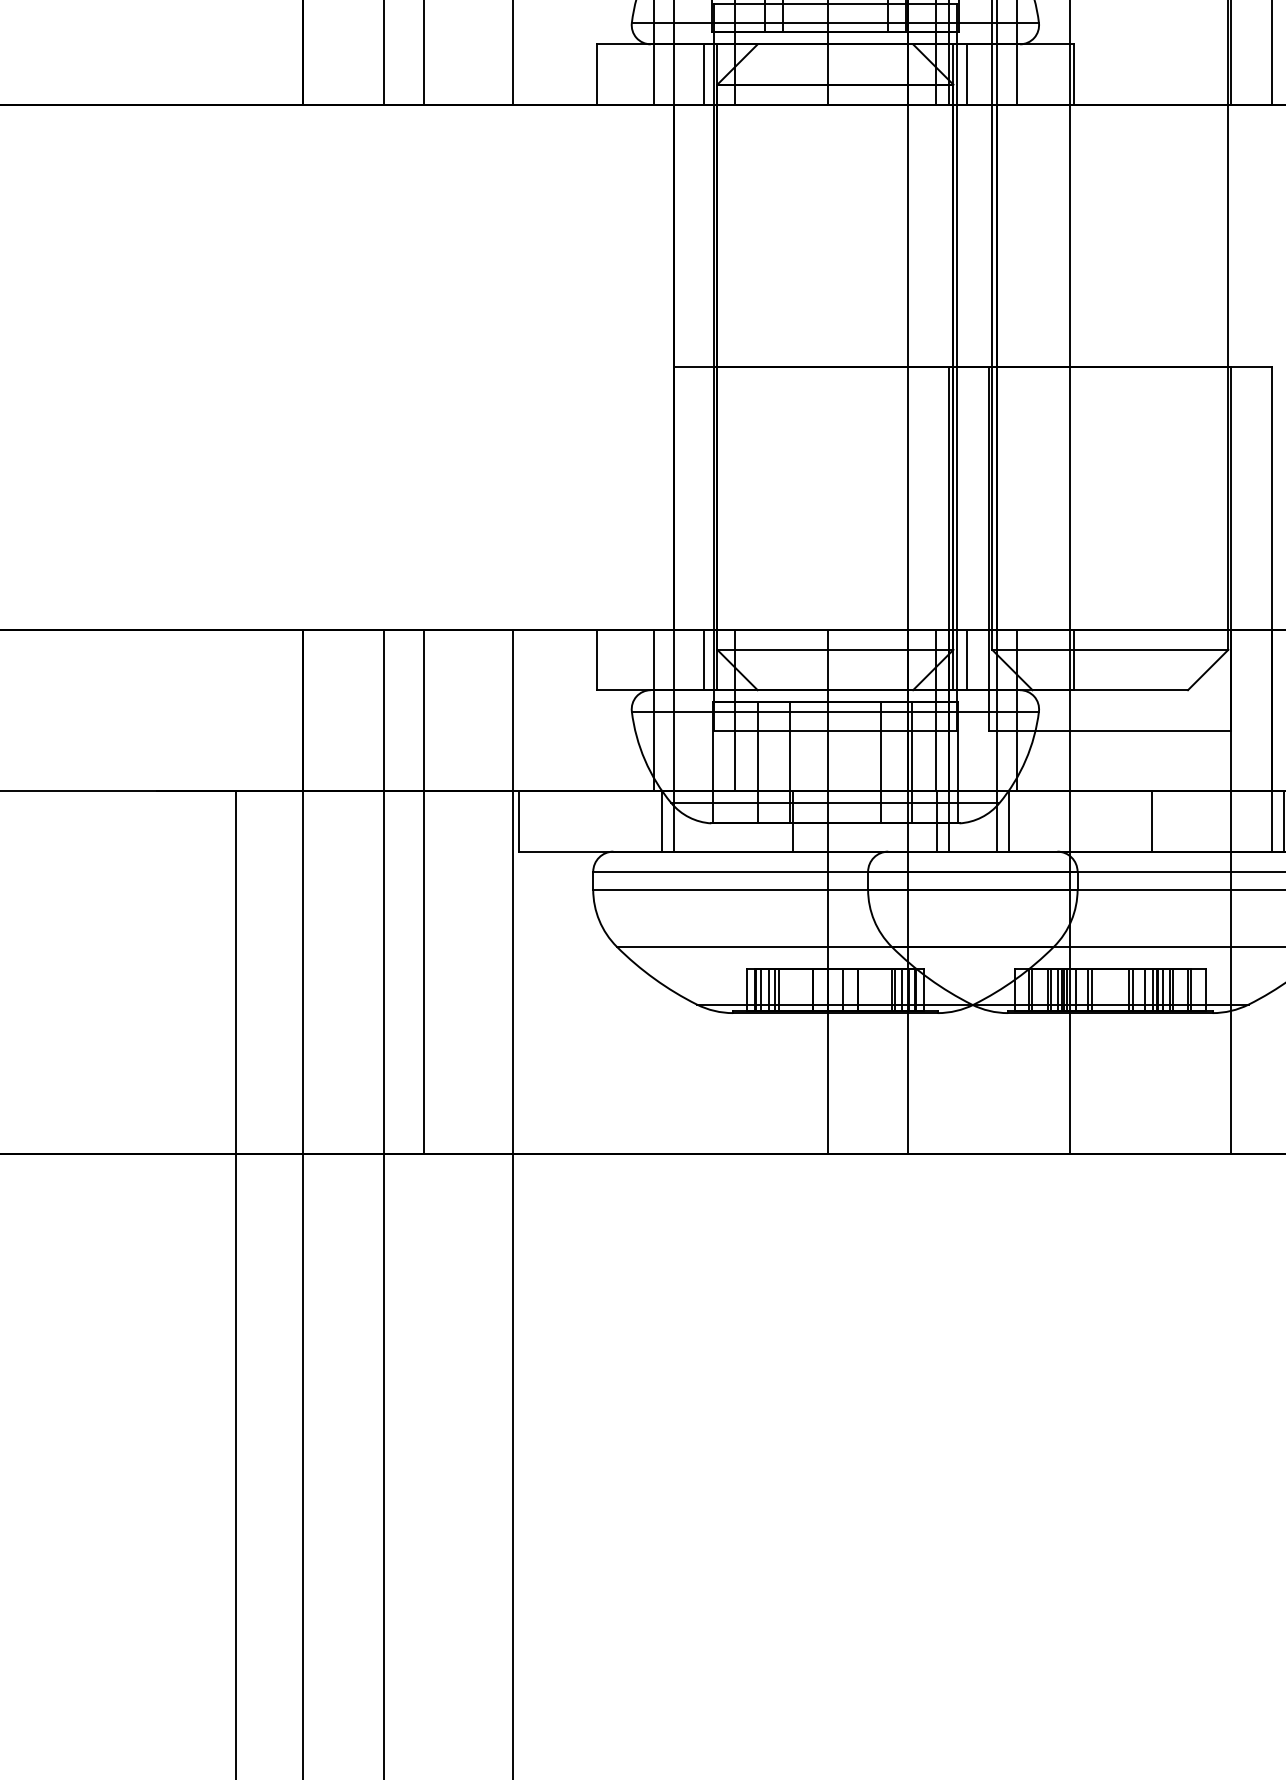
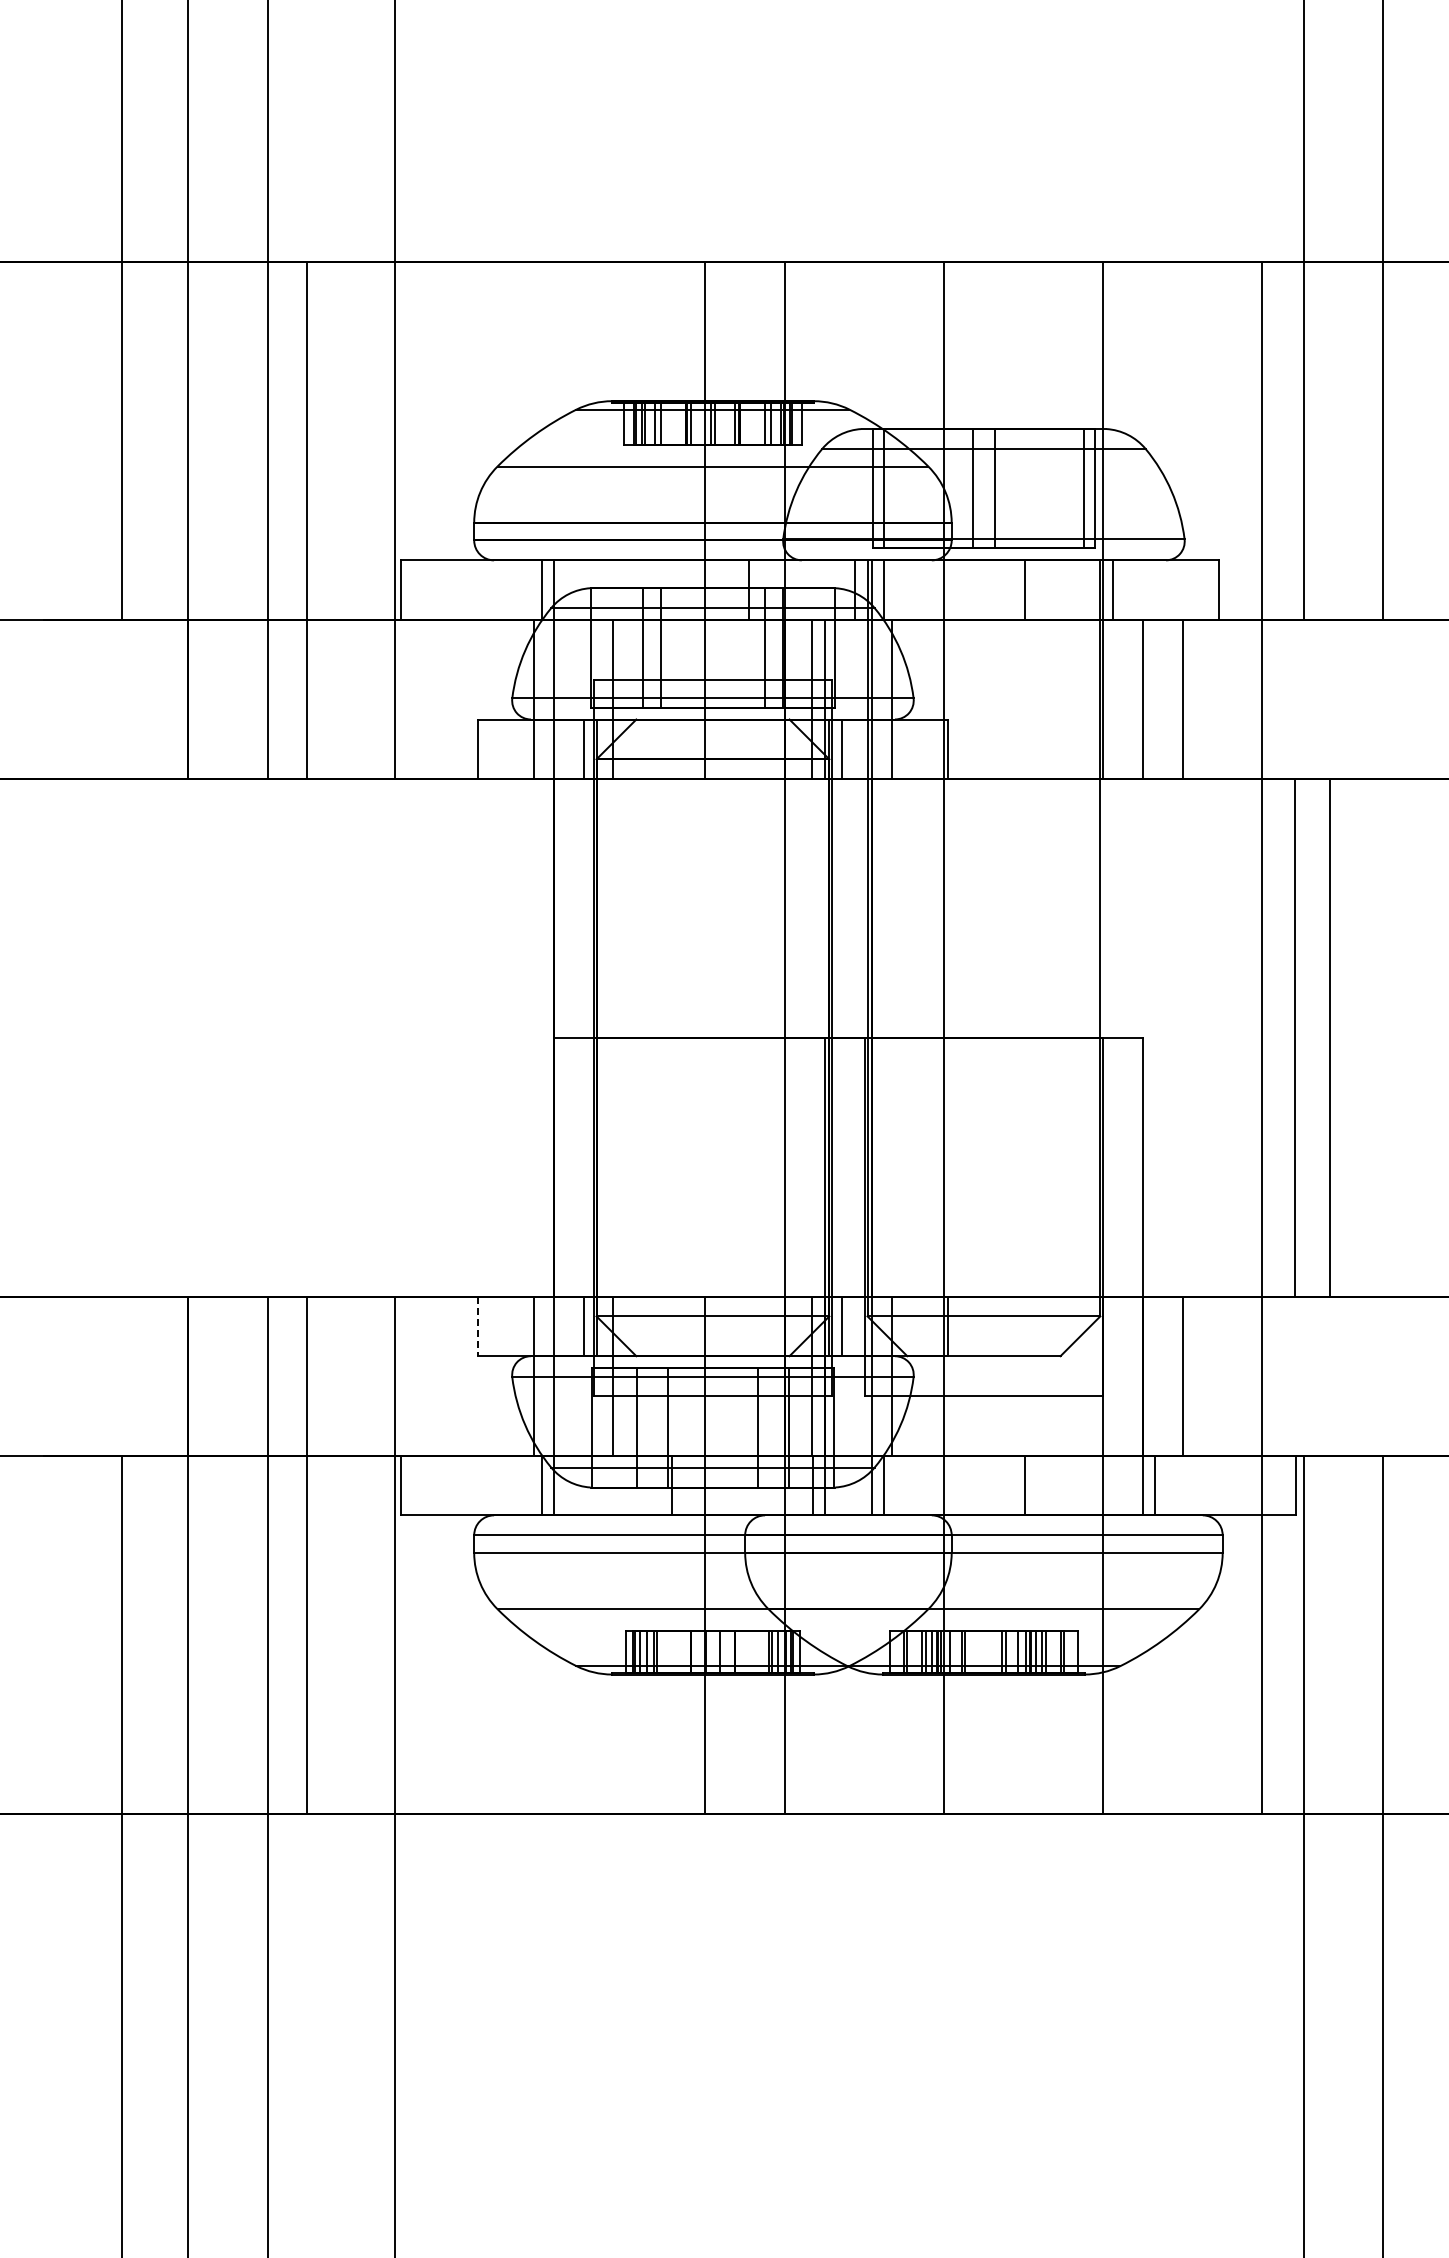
line: (597, 660) -> (478, 1326), solid -> dashed

